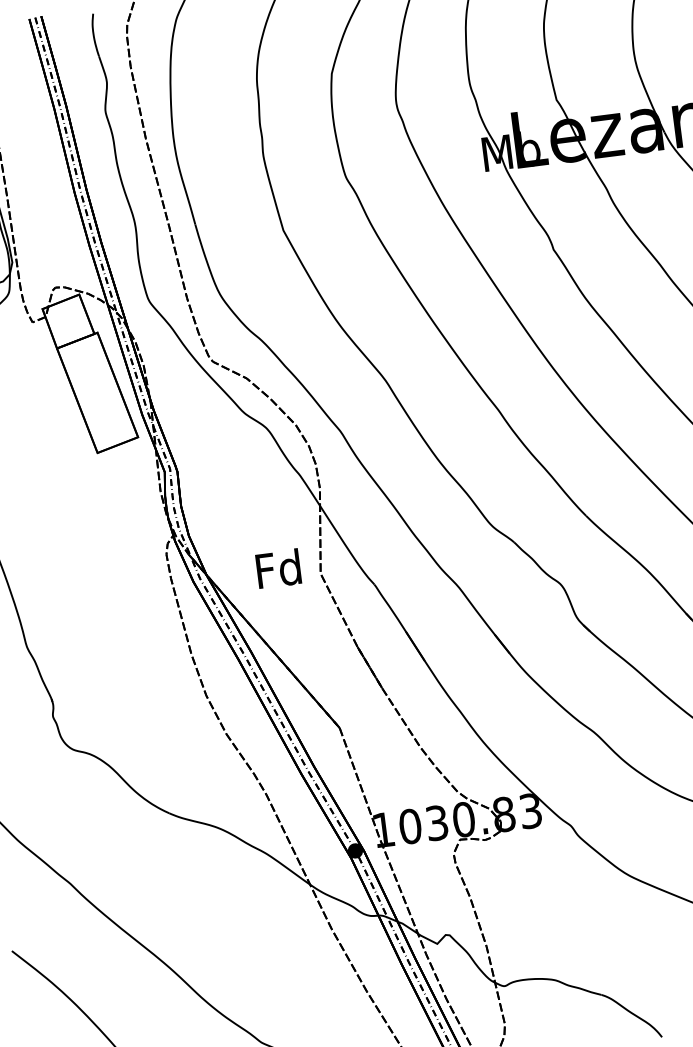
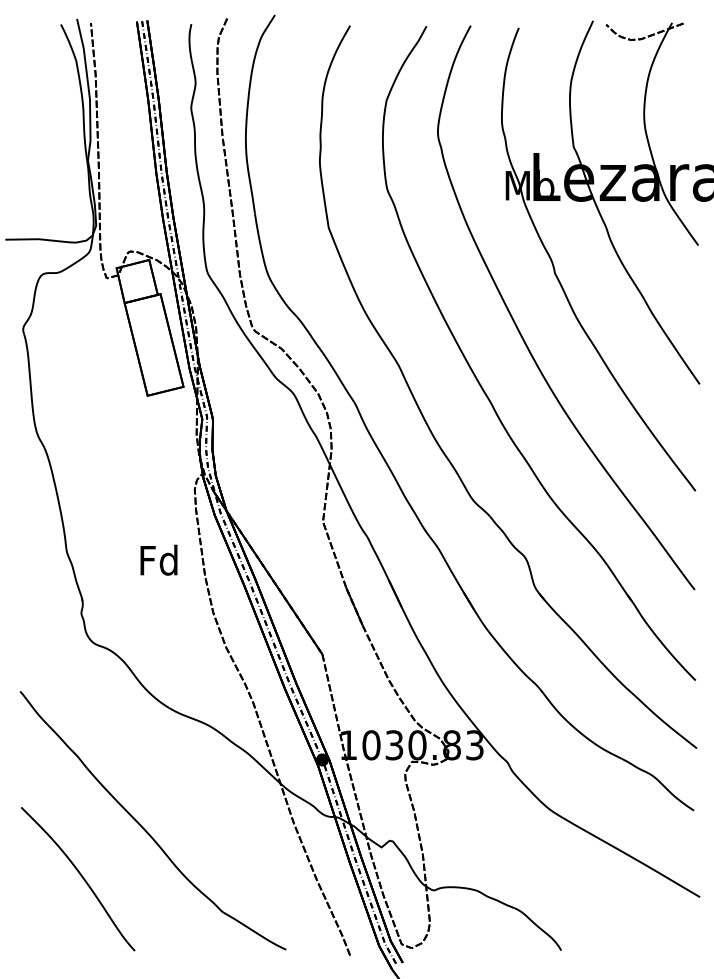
text: (277, 568) -> (158, 559), moved

